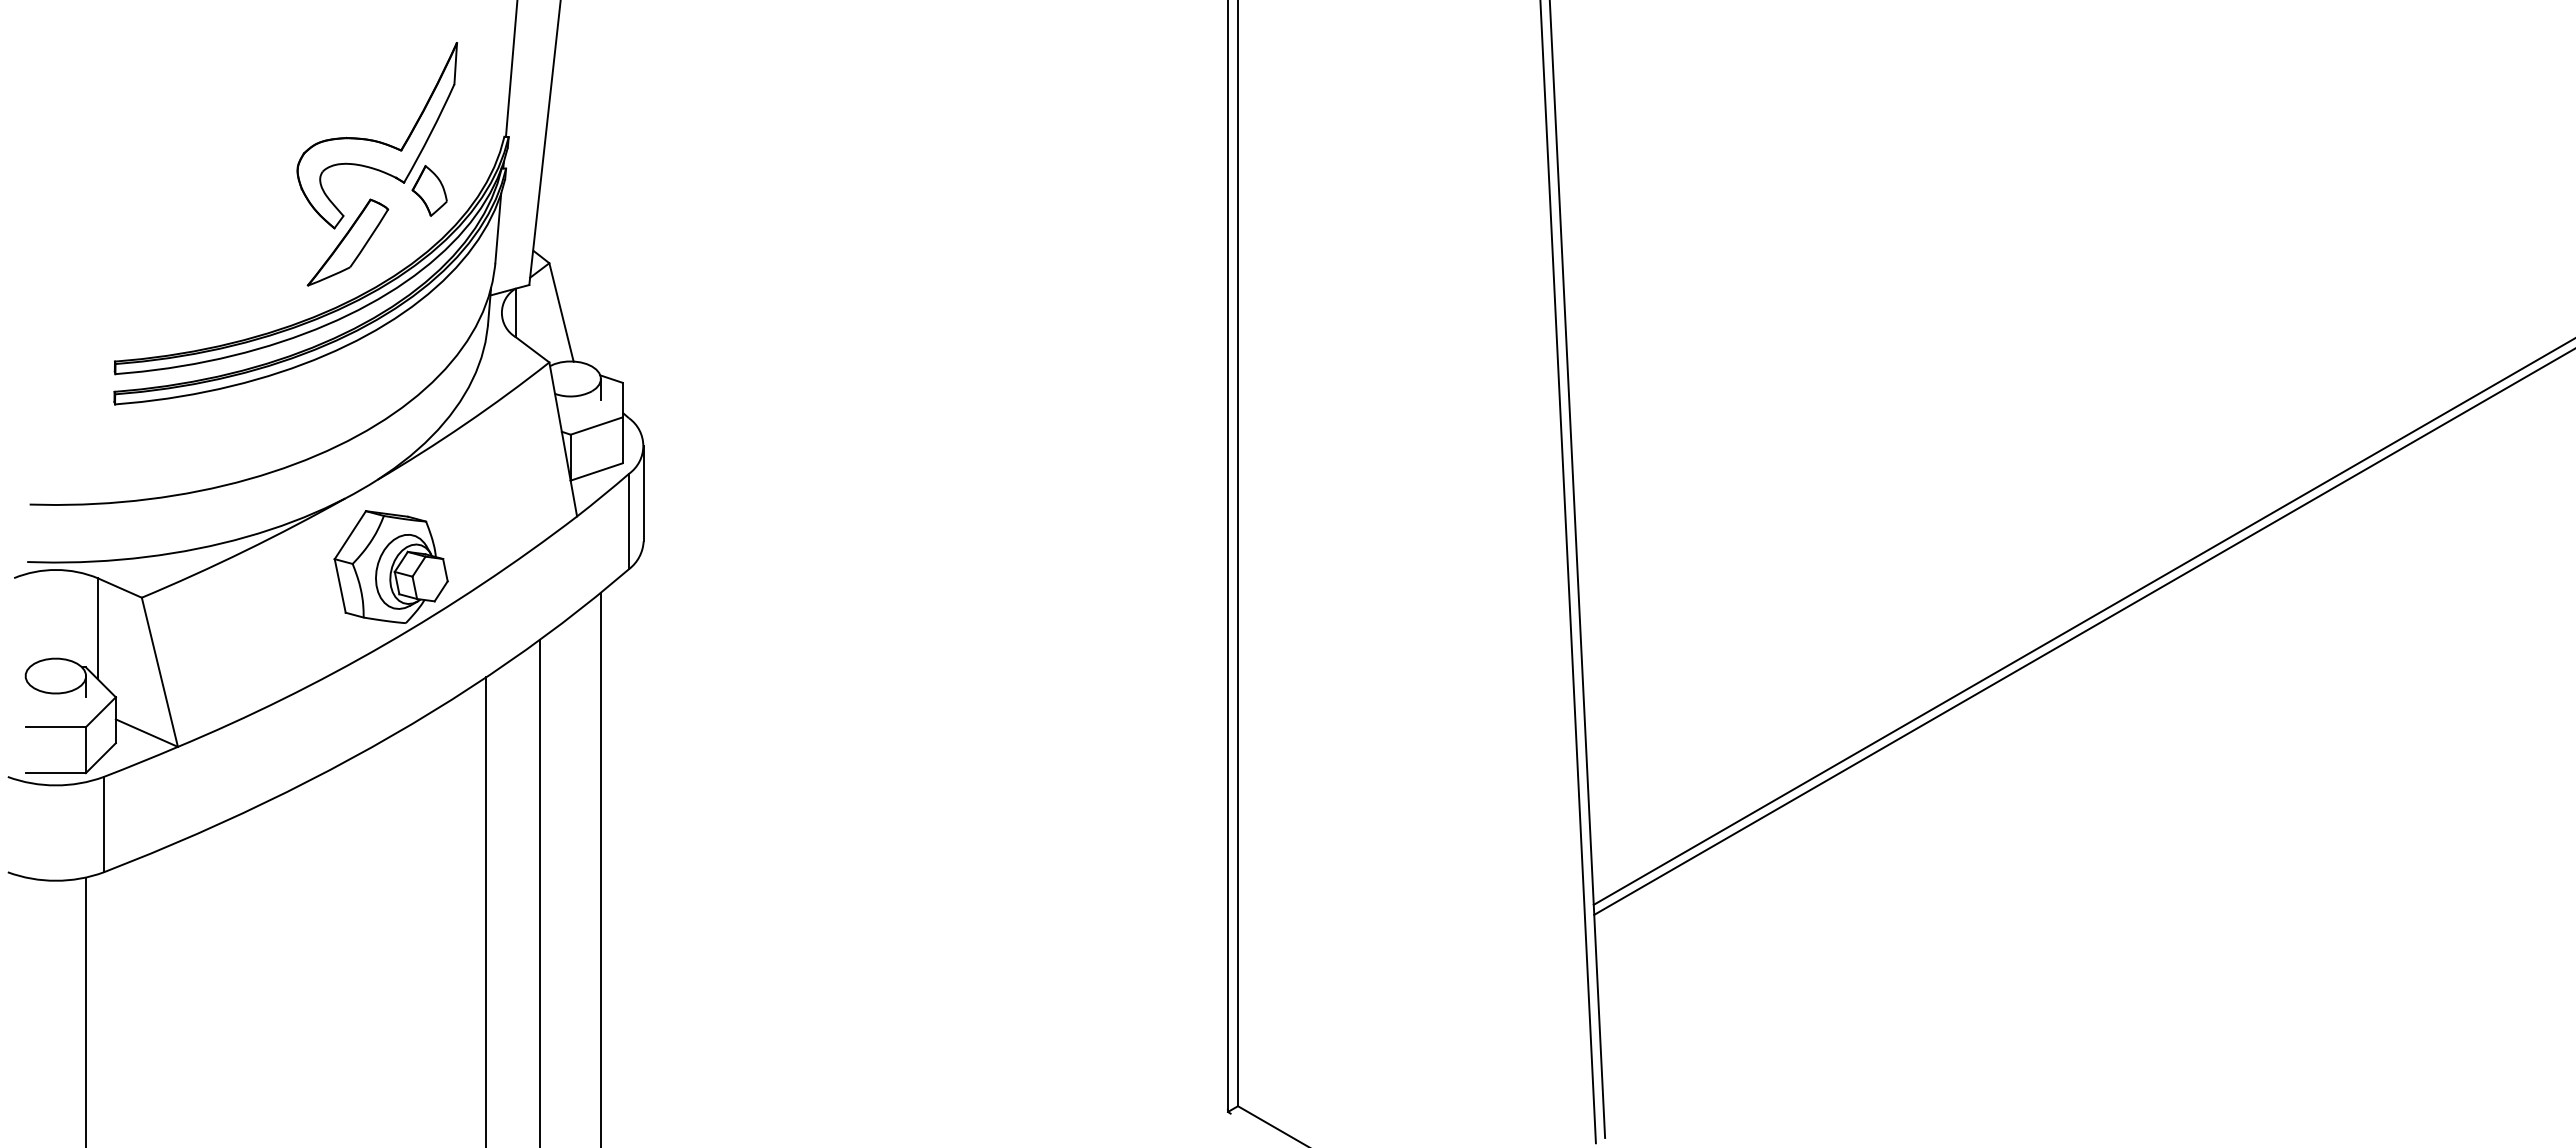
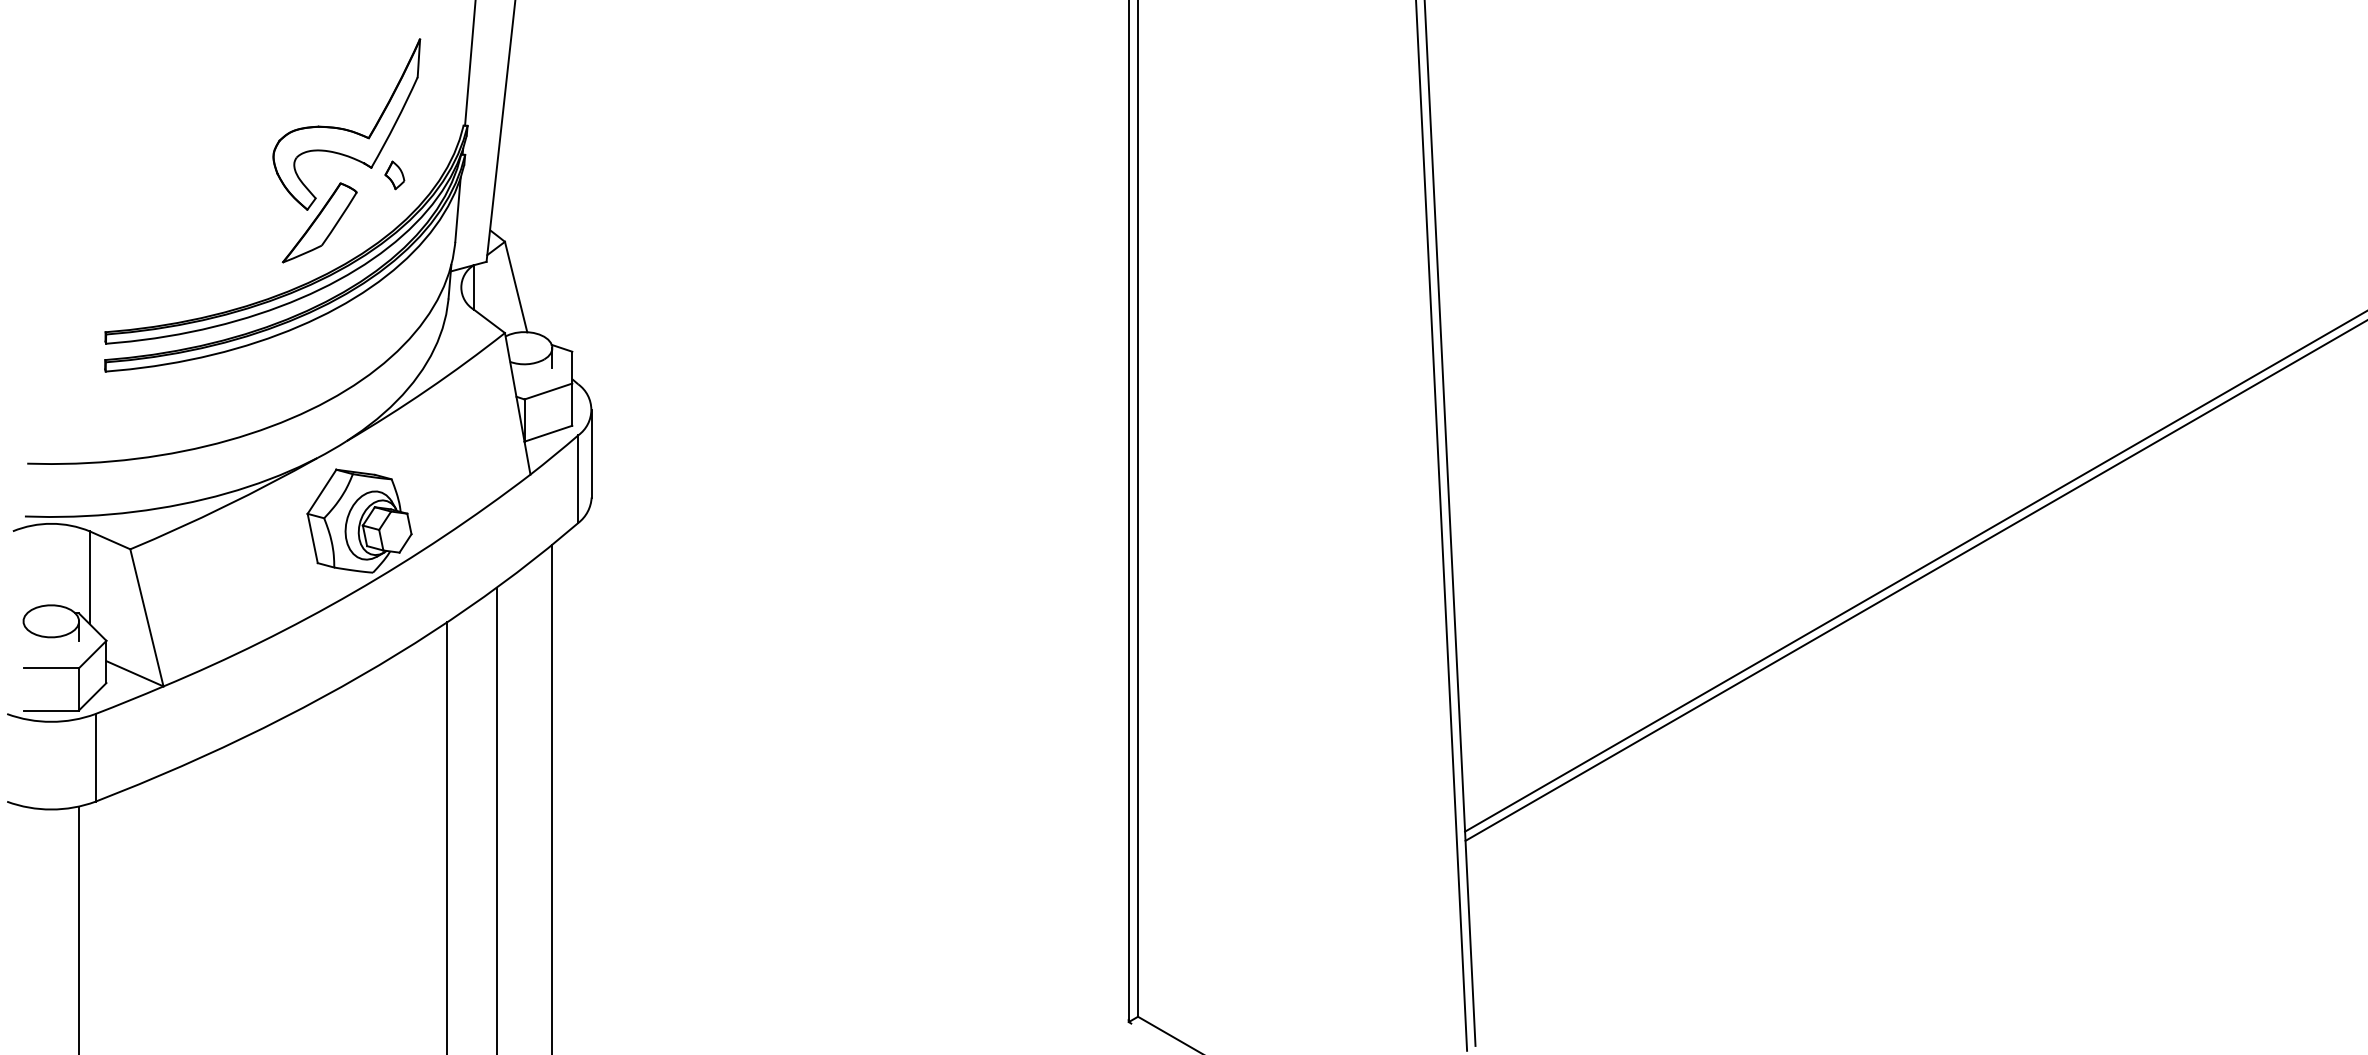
part: (429, 190) -> (394, 174), size x0.6

